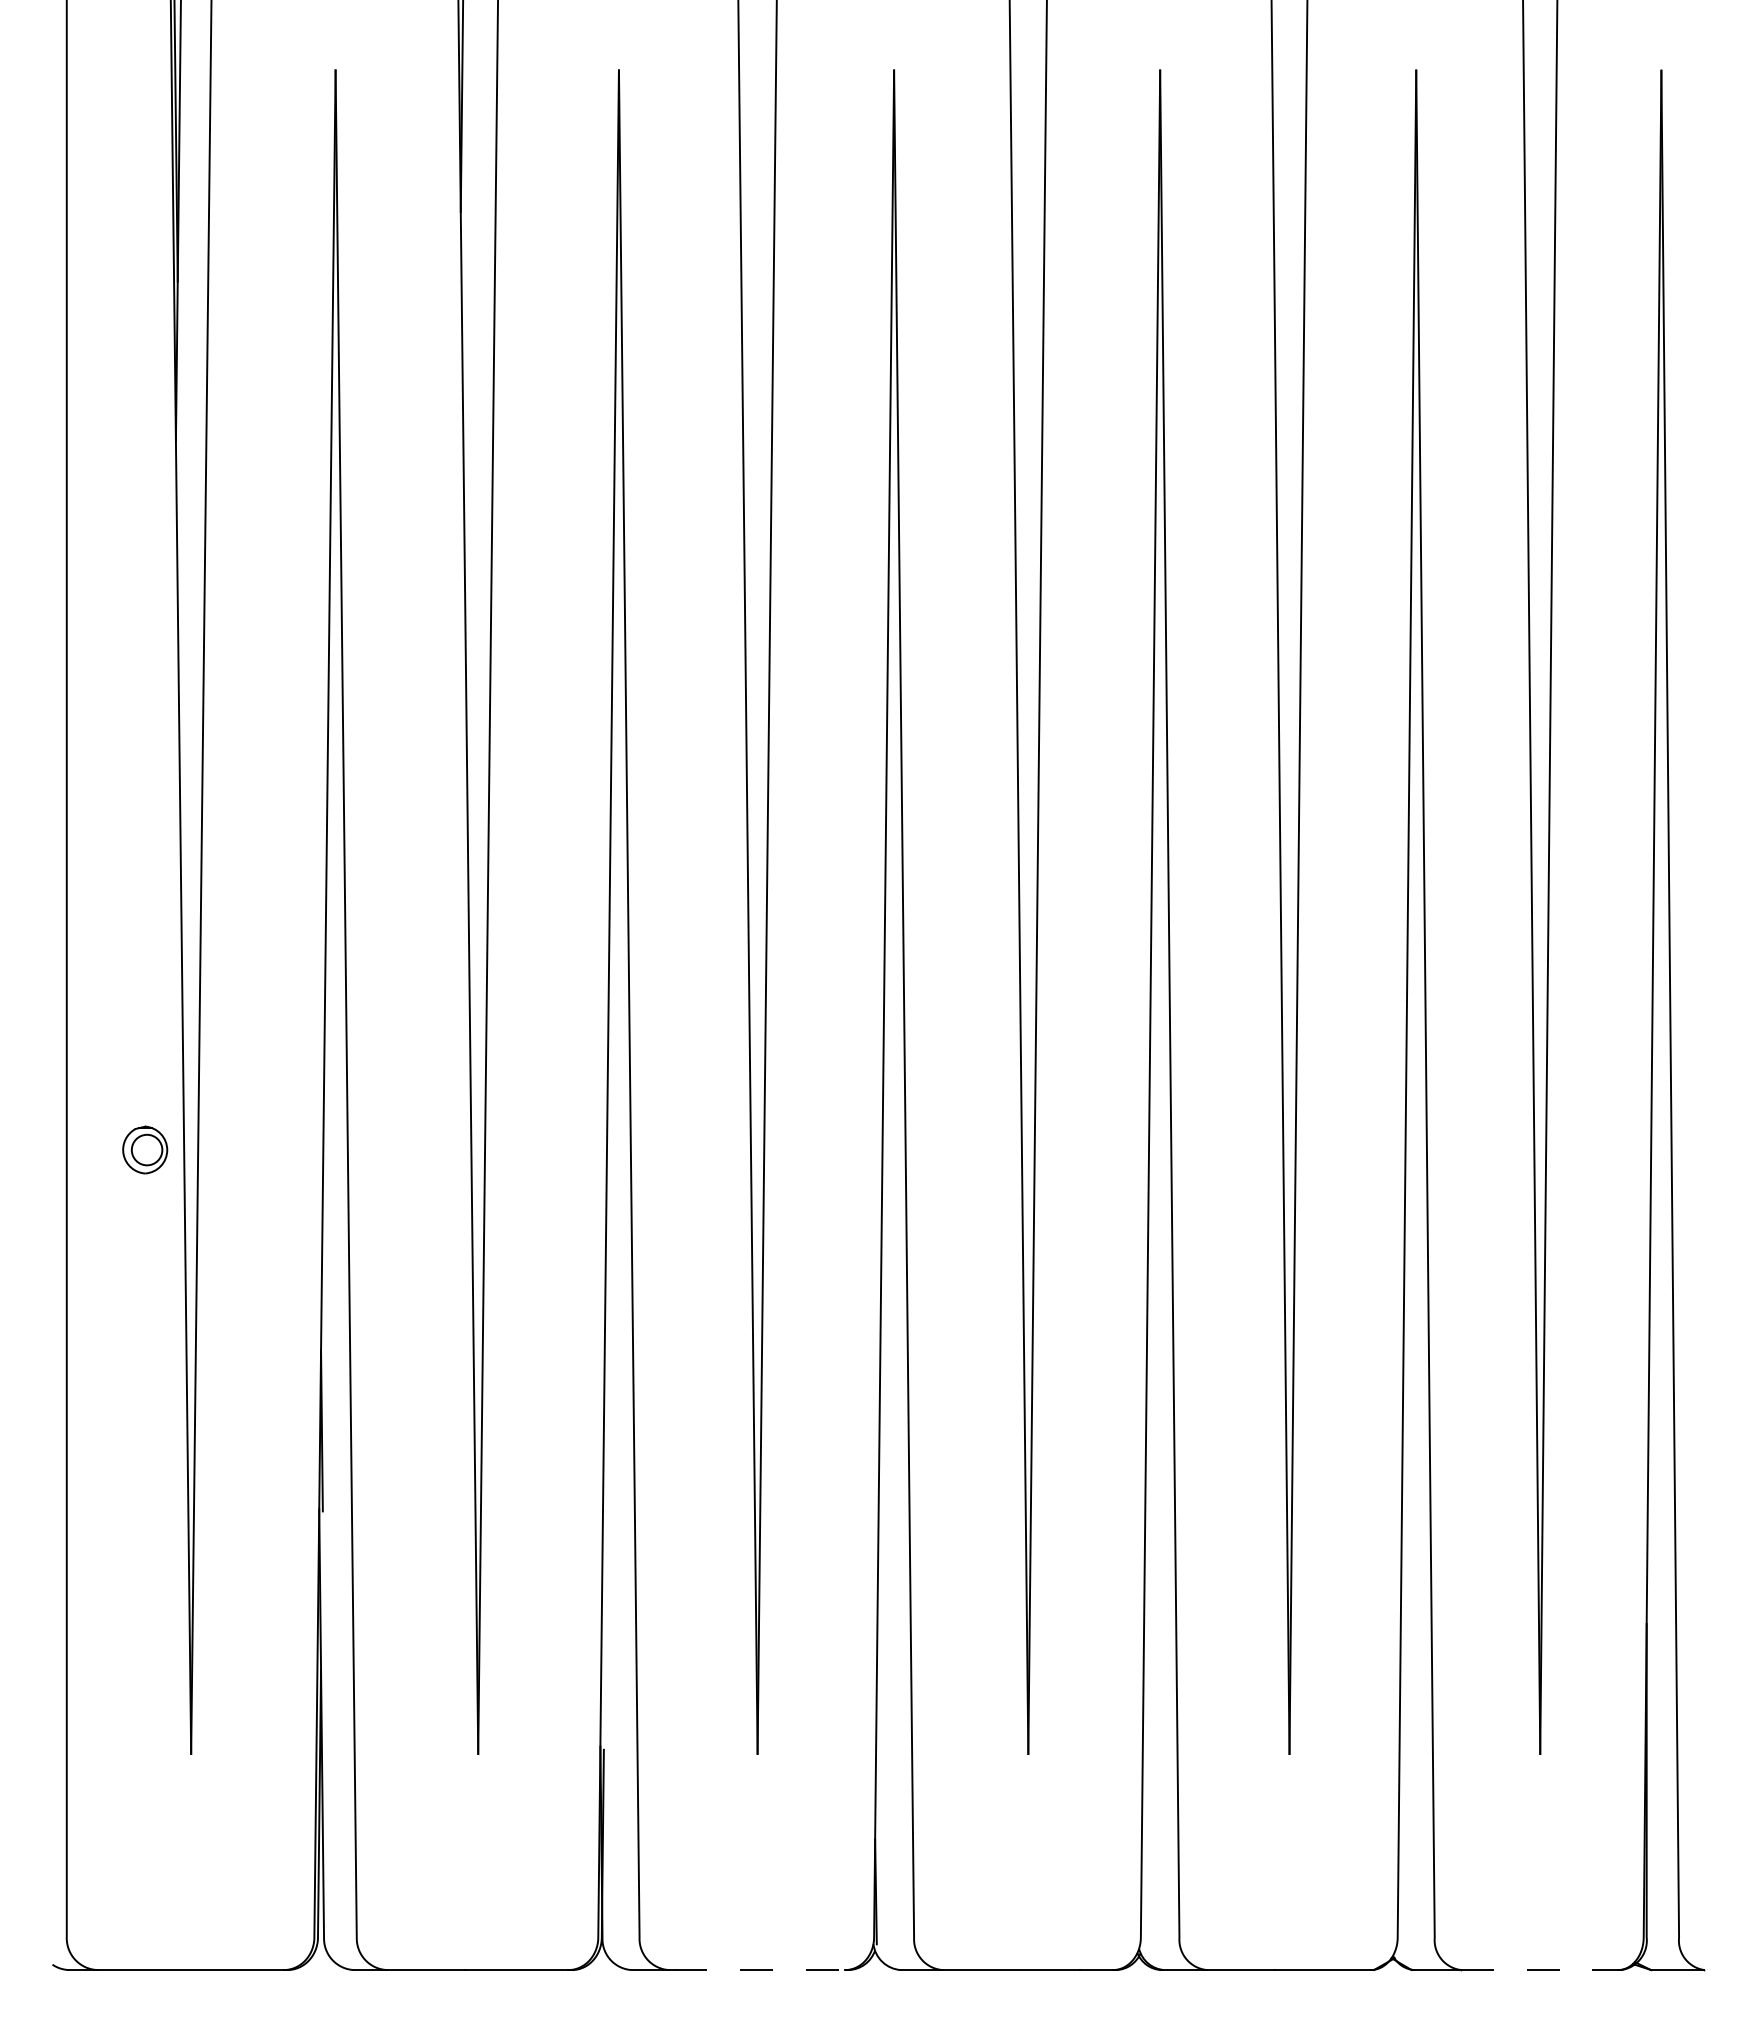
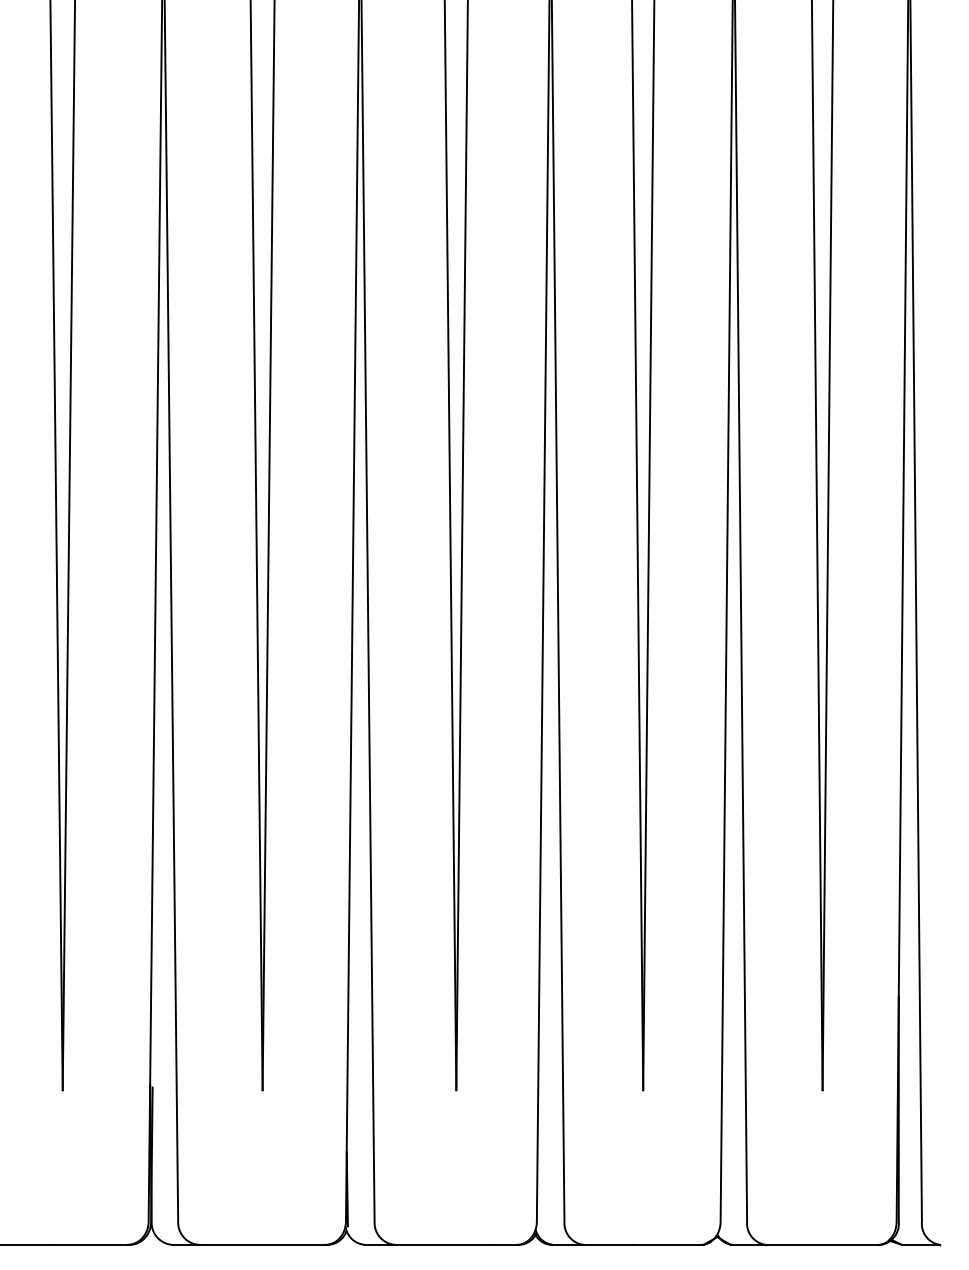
line: (760, 1970) -> (264, 1245), dashed -> solid
line: (1540, 1970) -> (822, 1245), dashed -> solid

